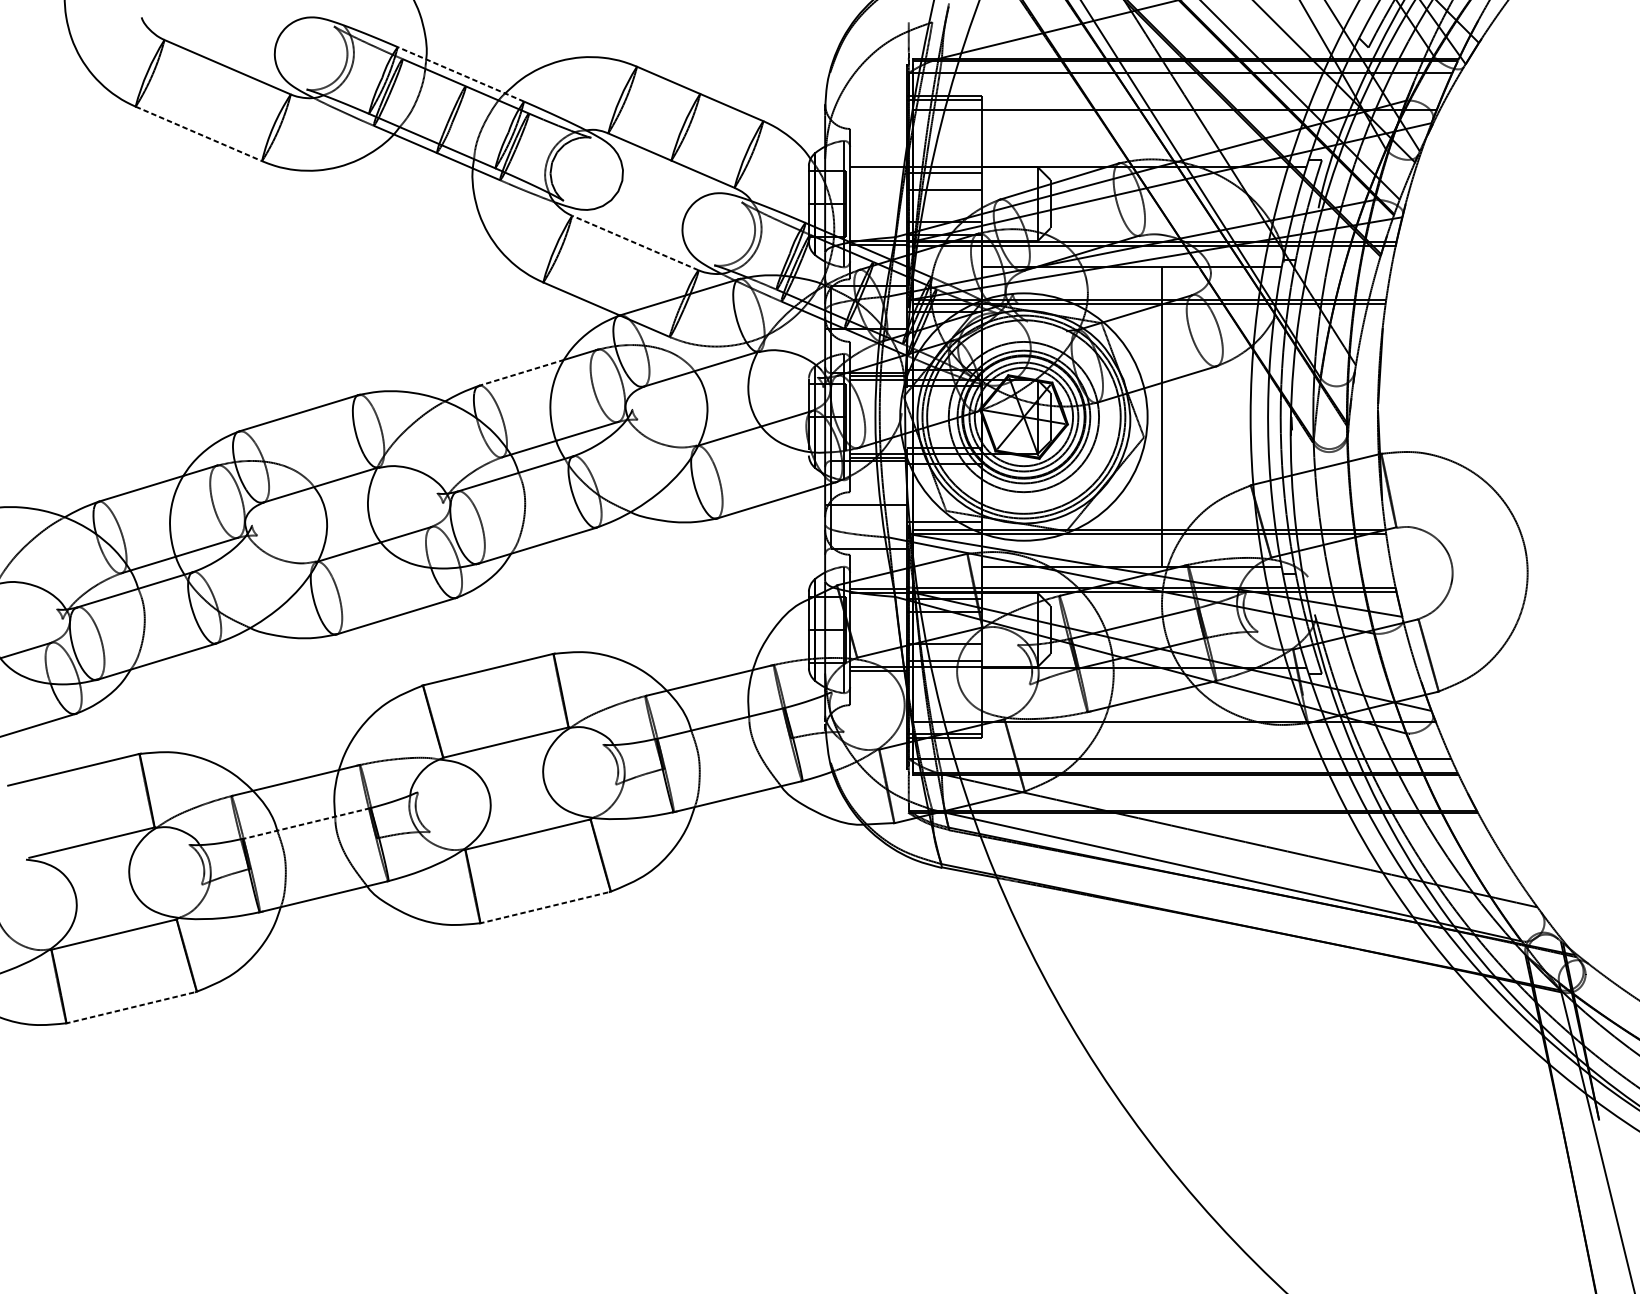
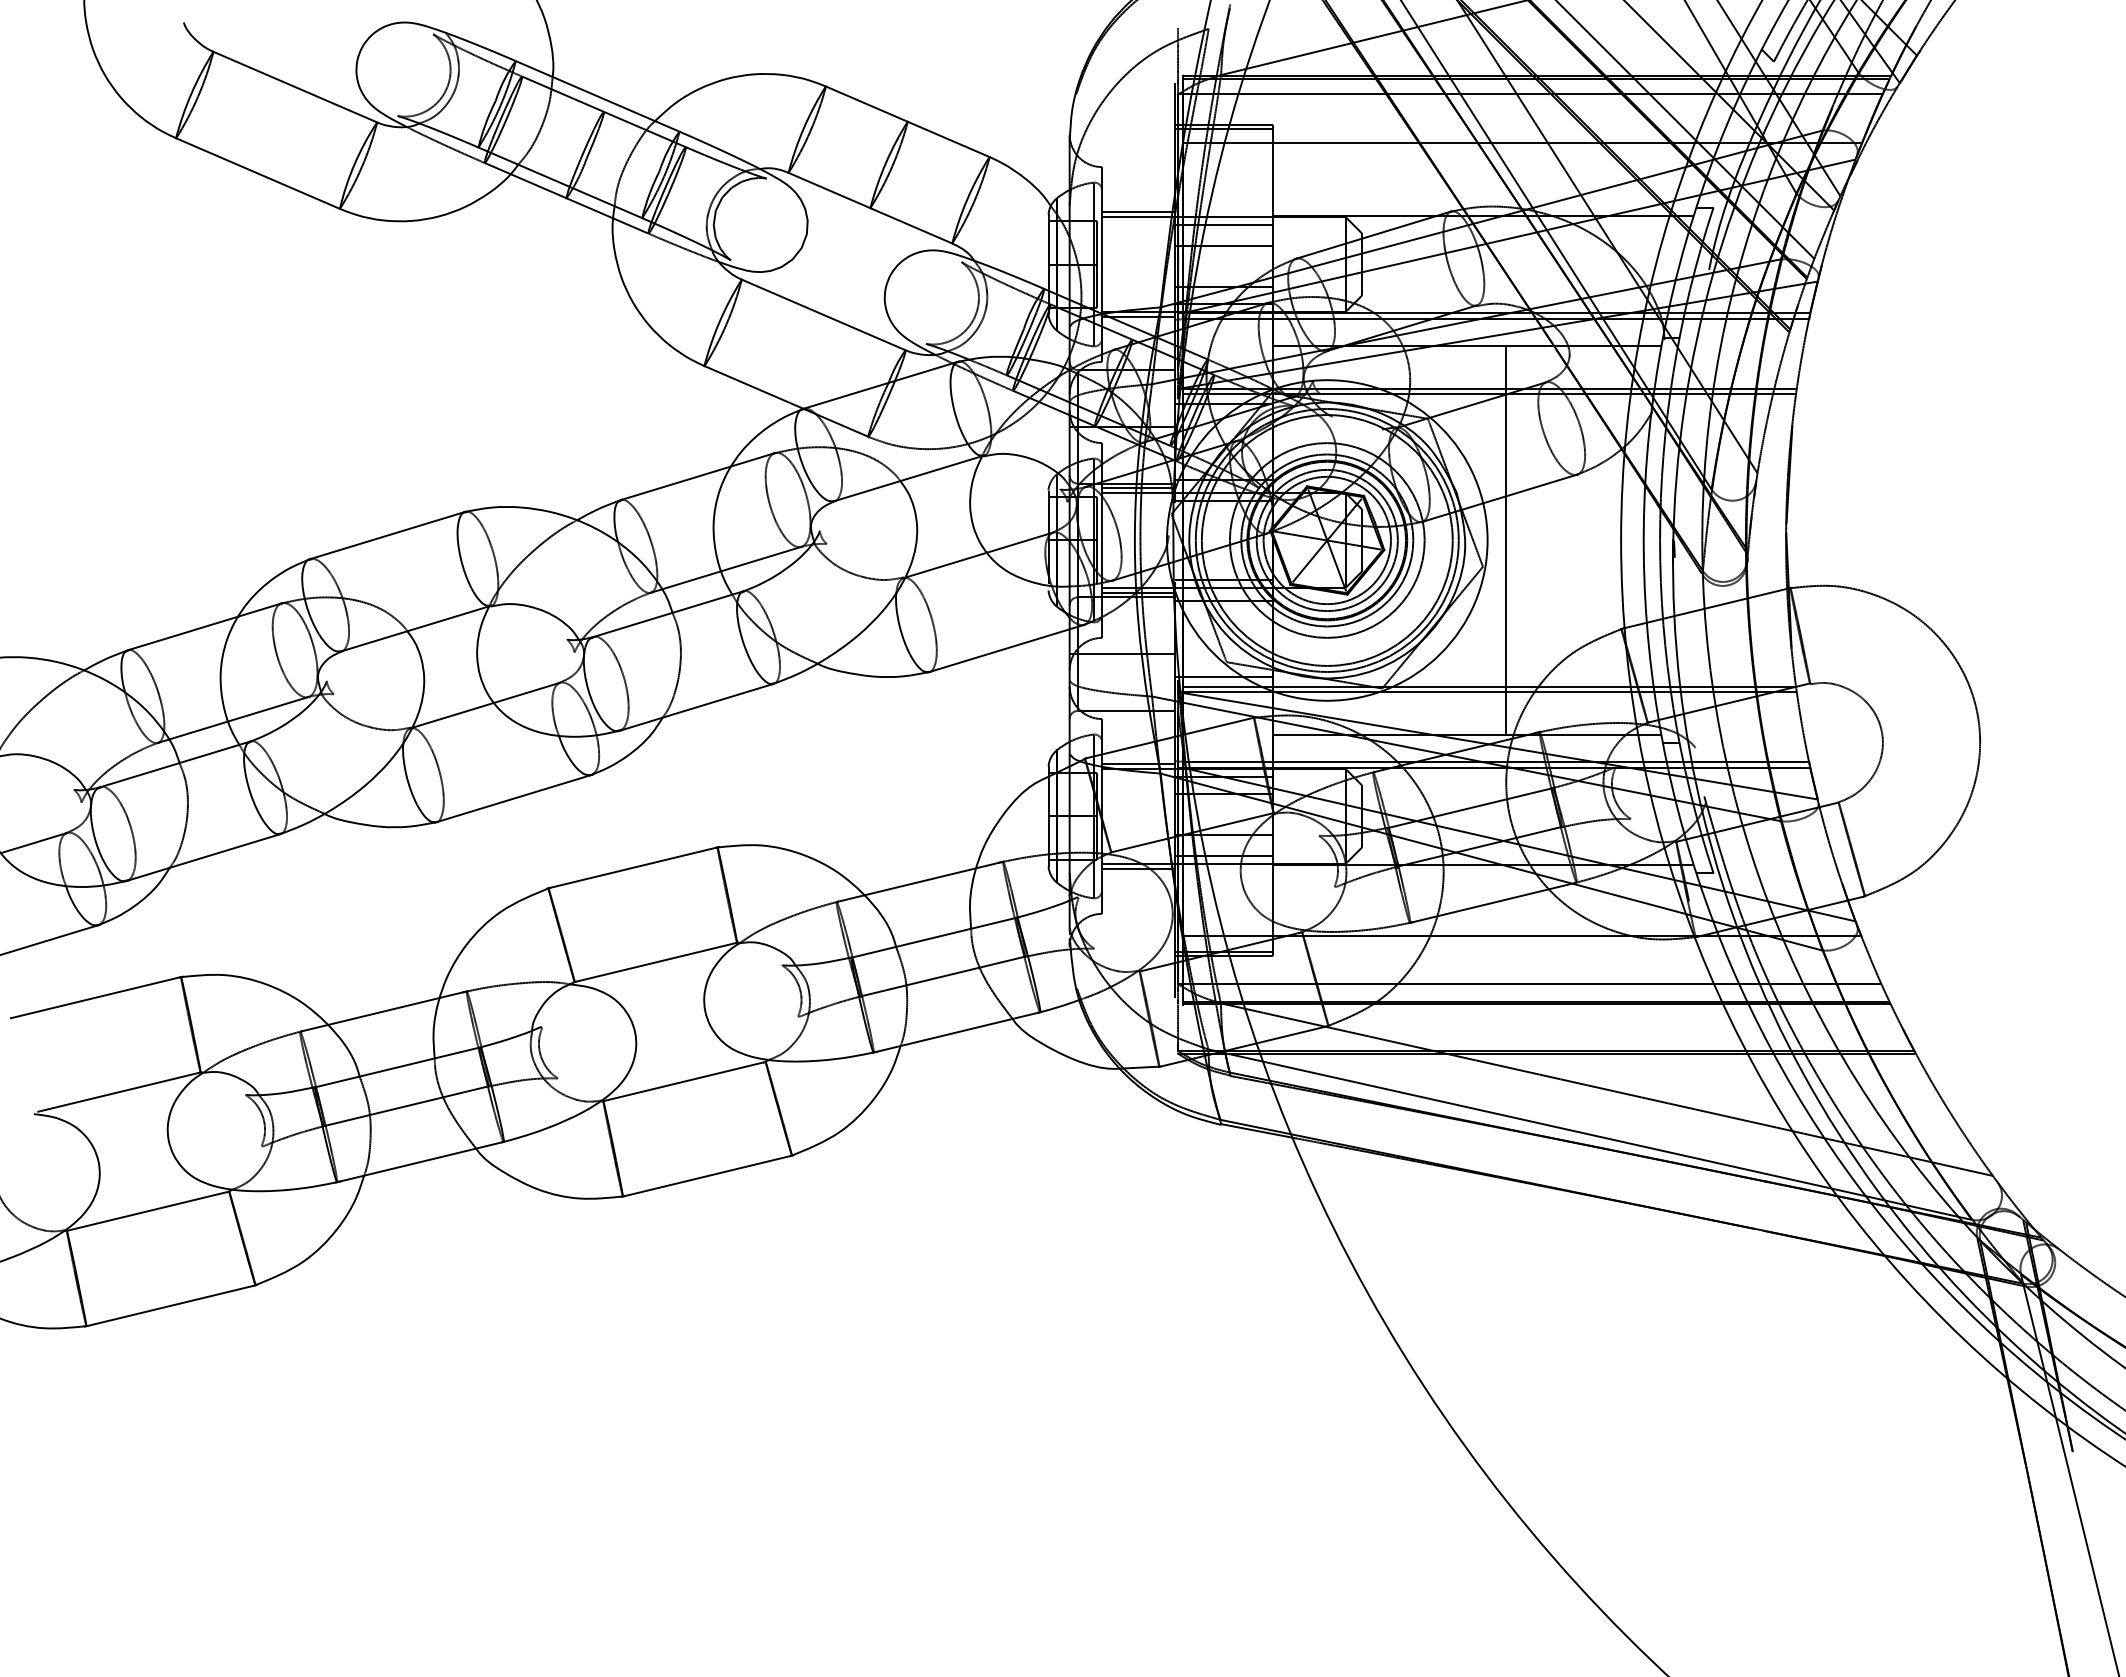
line: (460, 74) -> (597, 96), dashed -> solid
line: (199, 133) -> (258, 173), dashed -> solid
line: (878, 163) -> (1138, 211), added
line: (635, 242) -> (823, 314), dashed -> solid
line: (521, 373) -> (676, 483), dashed -> solid
line: (727, 753) -> (943, 976), added
line: (305, 823) -> (396, 1067), dashed -> solid
line: (314, 853) -> (407, 1105), added
line: (545, 907) -> (707, 1176), dashed -> solid
line: (132, 1007) -> (171, 1305), dashed -> solid

